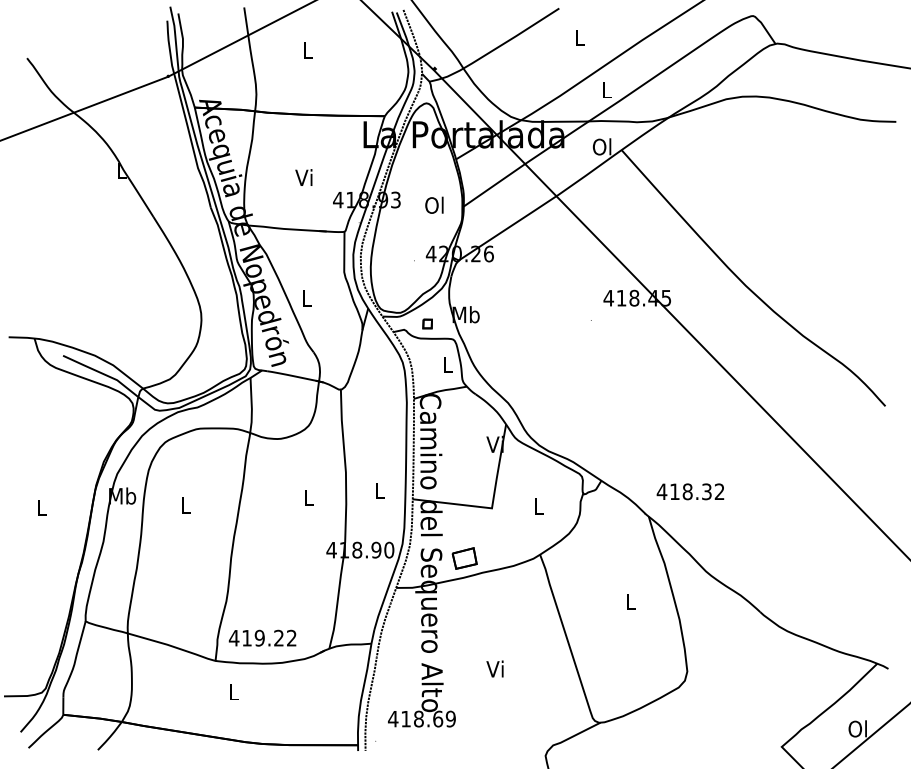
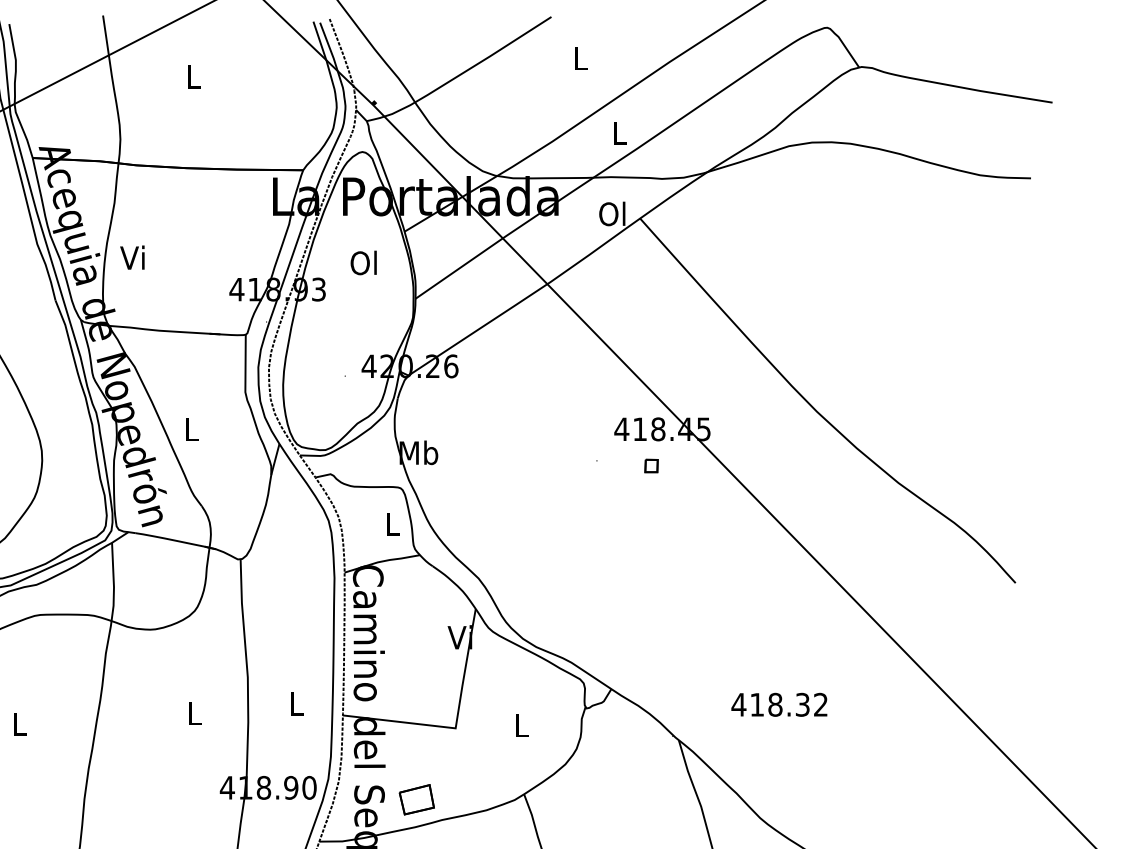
text: (303, 177) -> (131, 257), moved
text: (434, 204) -> (363, 261), moved
part: (427, 323) -> (651, 465), moved
text: (690, 491) -> (779, 704), moved

